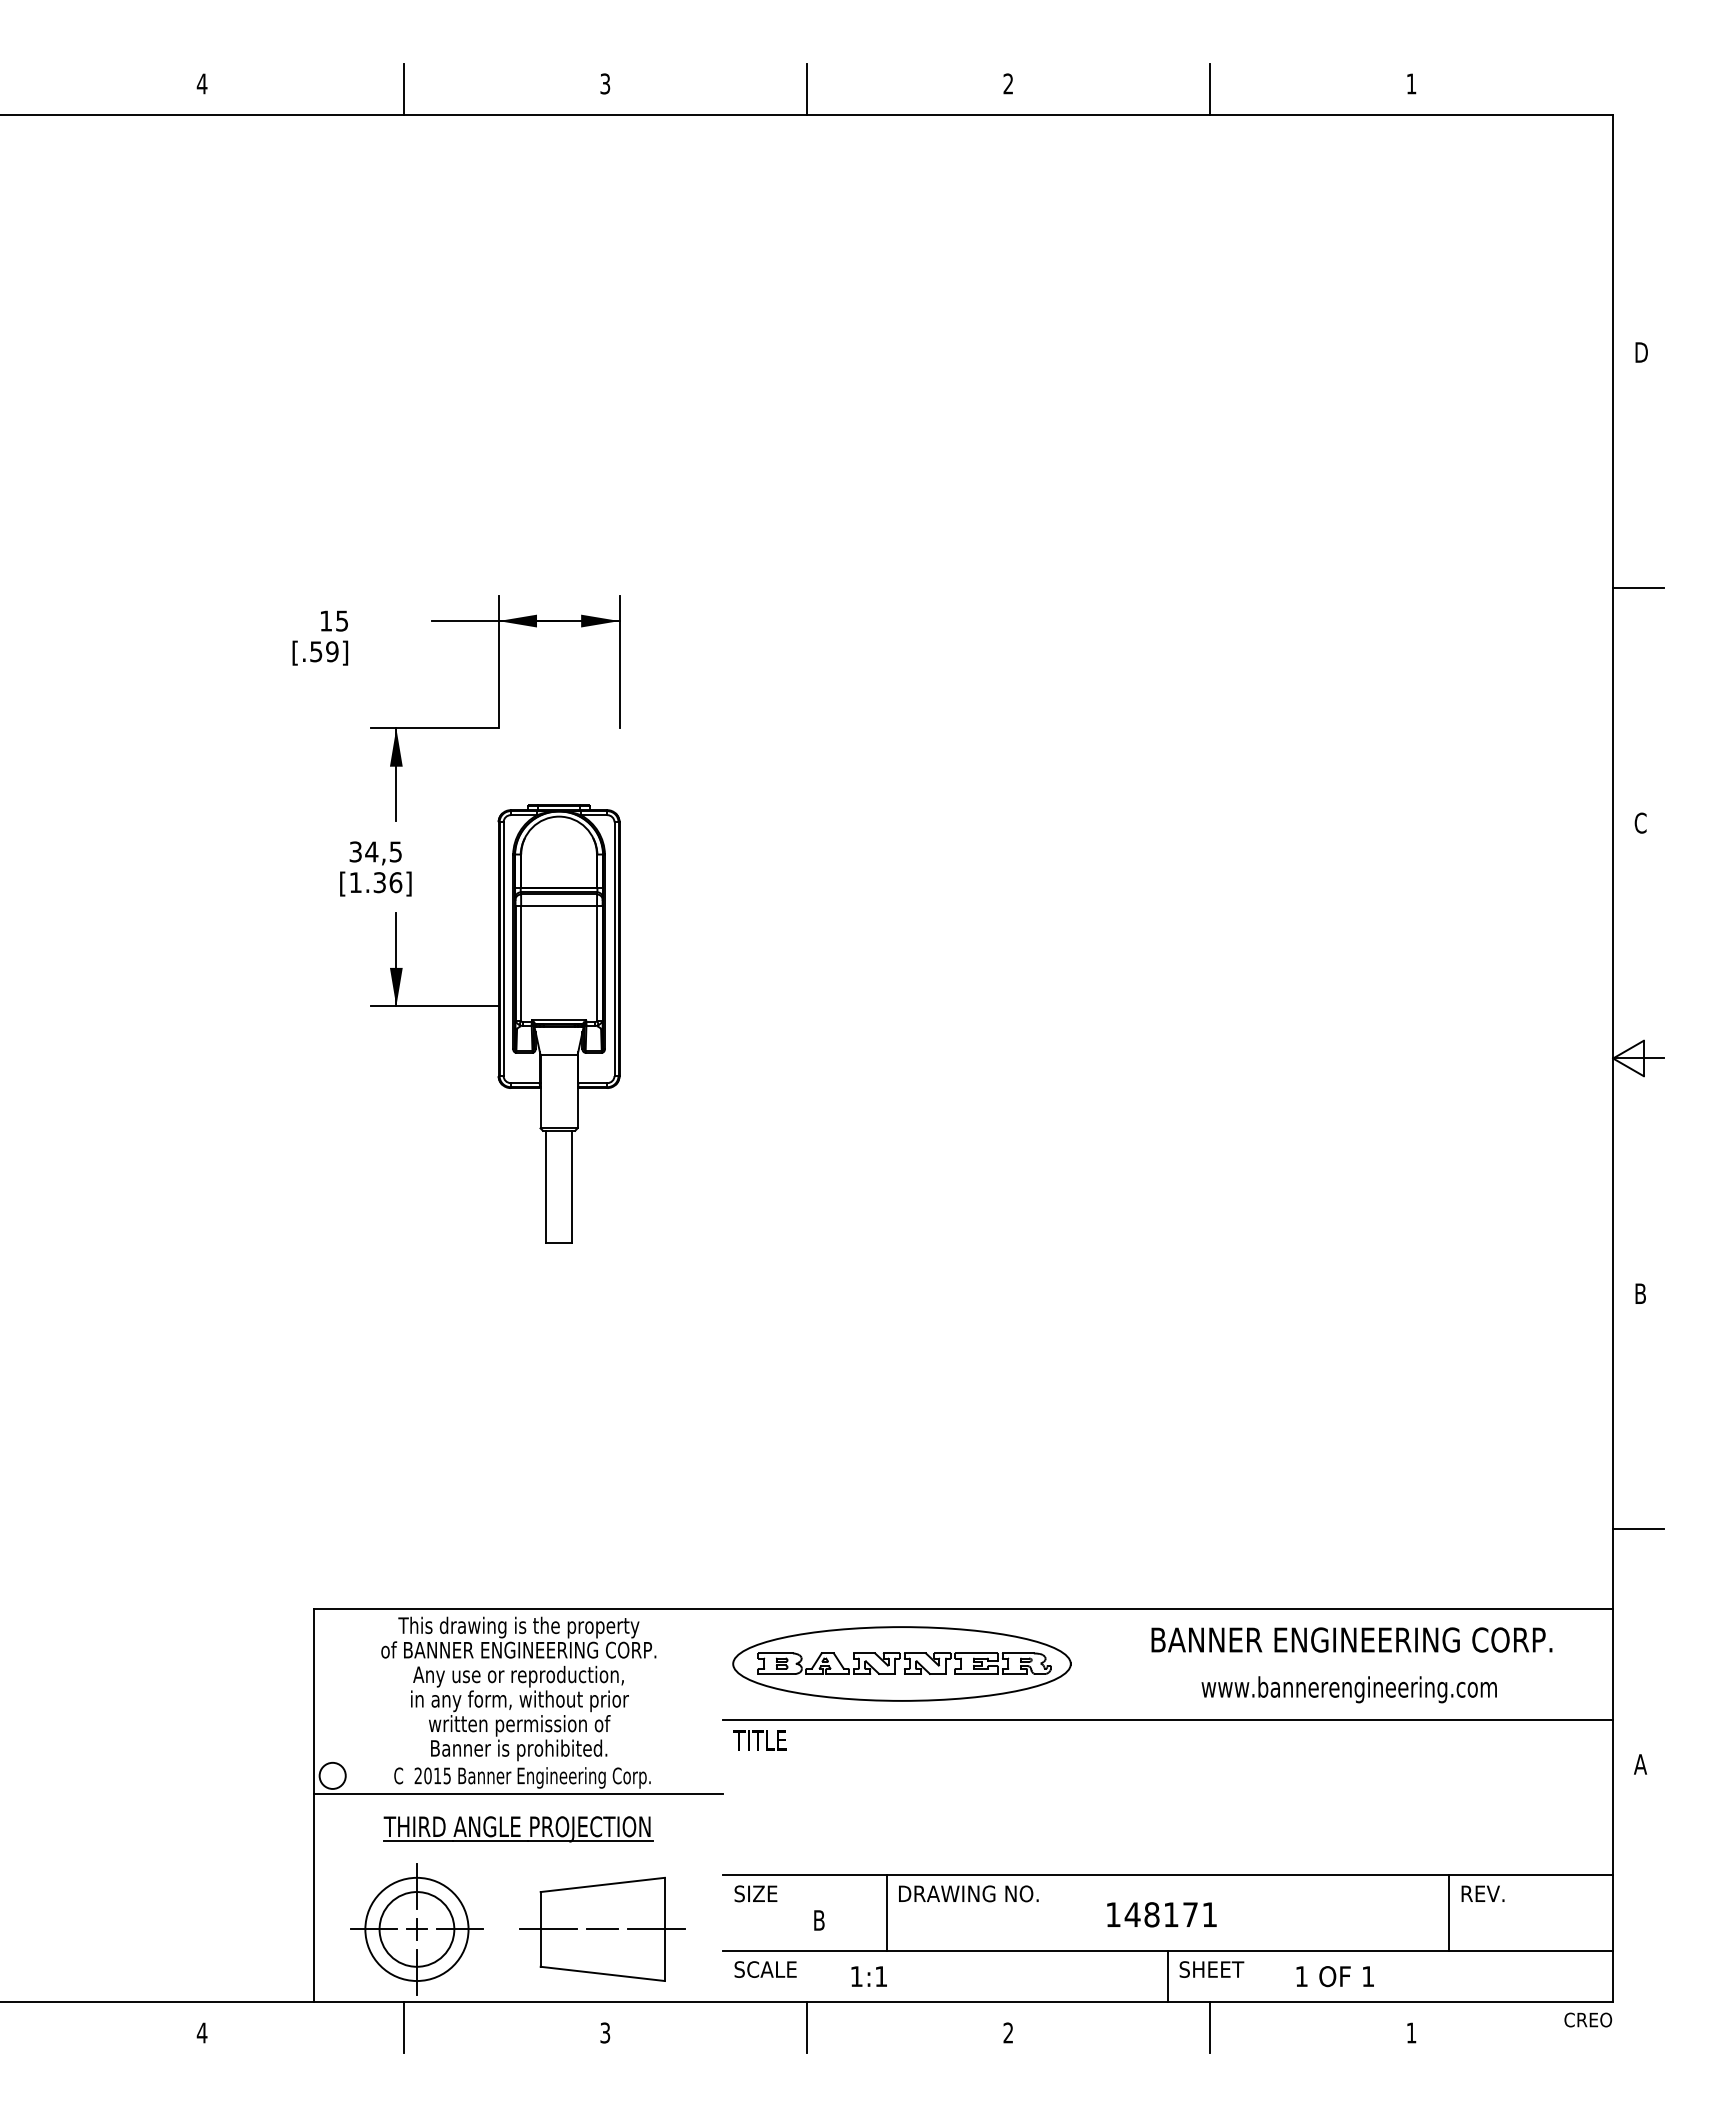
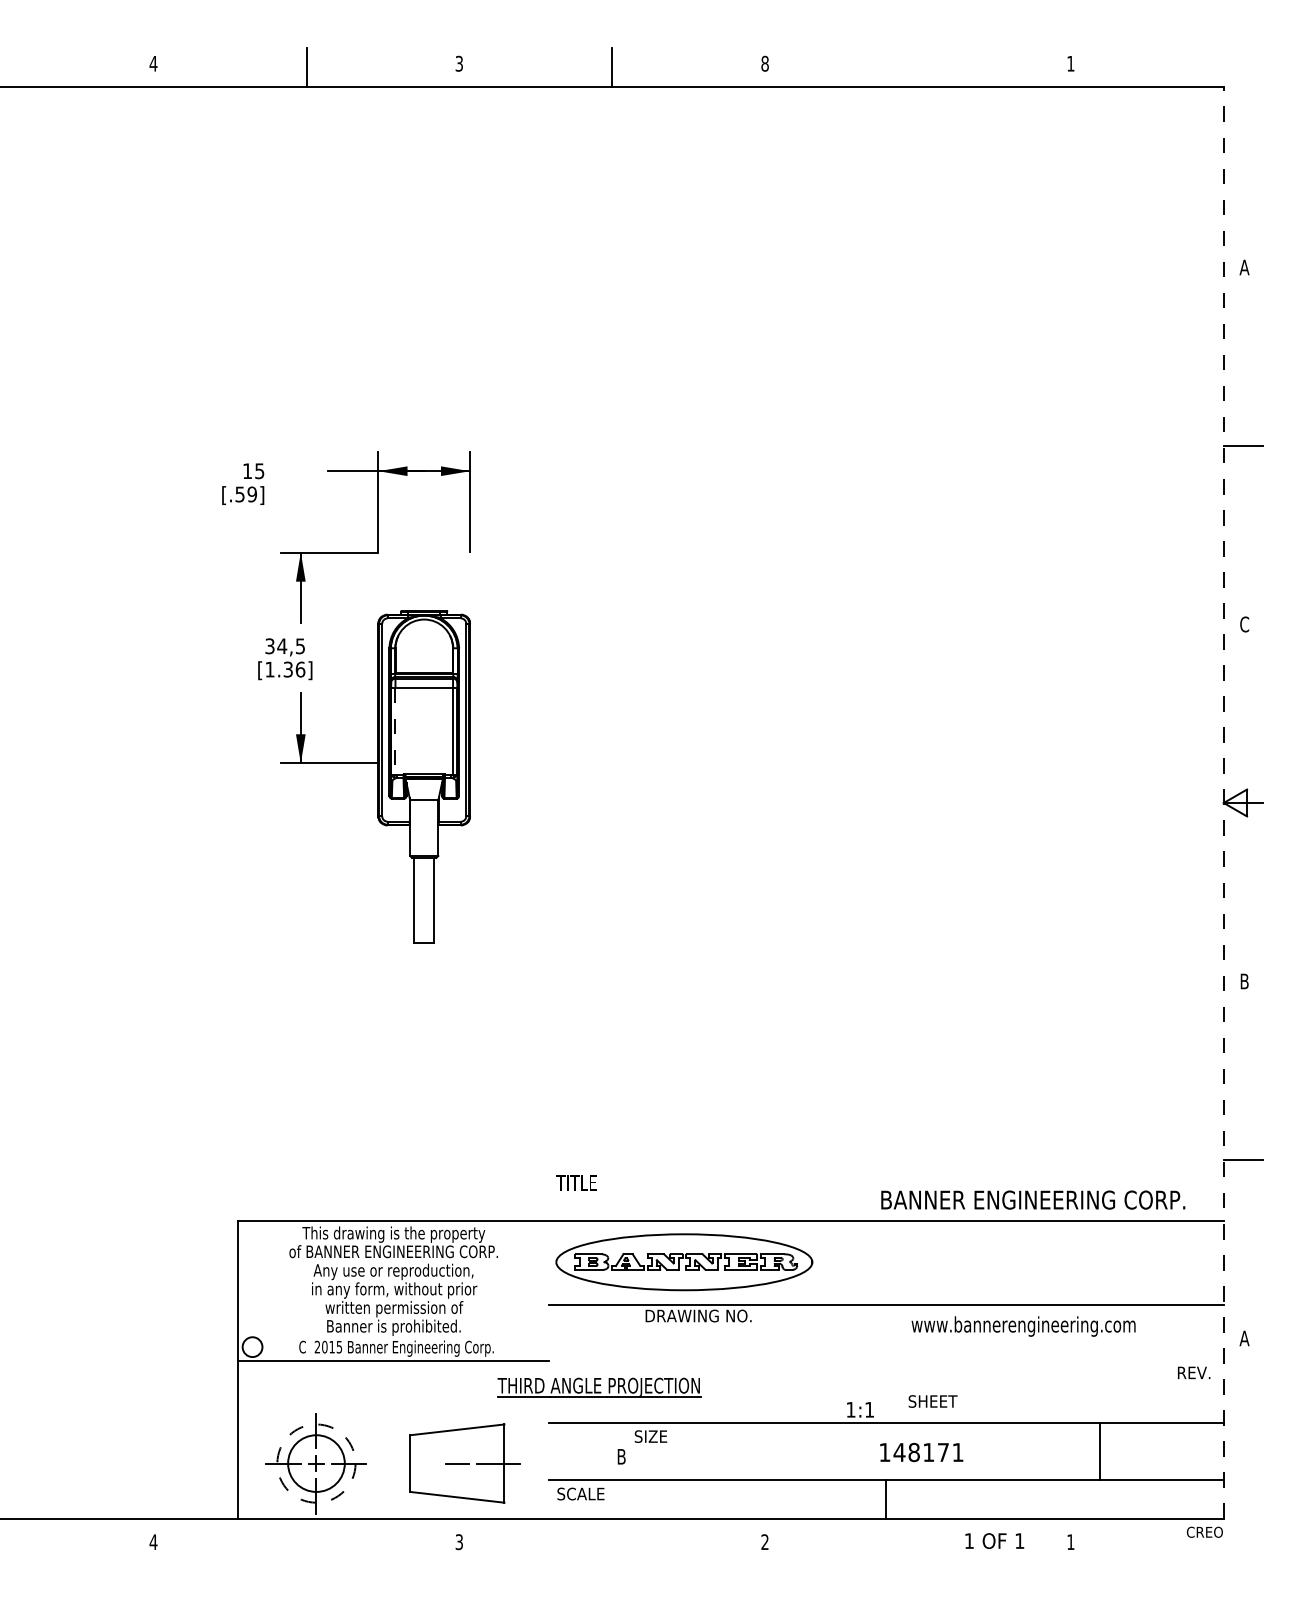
text: (1008, 83) -> (765, 63), 2 -> 8
line: (1210, 88) -> (918, 67), removed
text: (1640, 352) -> (1244, 267), D -> A
line: (521, 964) -> (395, 731), solid -> dashed
line: (1613, 1058) -> (1224, 803), solid -> dashed
text: (1351, 1639) -> (1032, 1199), moved
text: (1348, 1689) -> (1023, 1326), moved
text: (759, 1740) -> (576, 1183), moved
part: (518, 1829) -> (599, 1387), moved
text: (755, 1893) -> (650, 1436), moved
text: (968, 1893) -> (698, 1315), moved
text: (1482, 1893) -> (1193, 1372), moved
line: (886, 1913) -> (672, 1451), removed
text: (1161, 1914) -> (921, 1452), moved
circle: (416, 1929) -> (316, 1463), solid -> dashed
line: (548, 1929) -> (416, 1463), removed
text: (1211, 1969) -> (932, 1401), moved
text: (868, 1976) -> (859, 1409), moved
text: (1334, 1976) -> (994, 1541), moved
line: (403, 2027) -> (306, 1537), removed
line: (806, 2027) -> (611, 1537), removed
line: (1210, 2027) -> (918, 1537), removed

